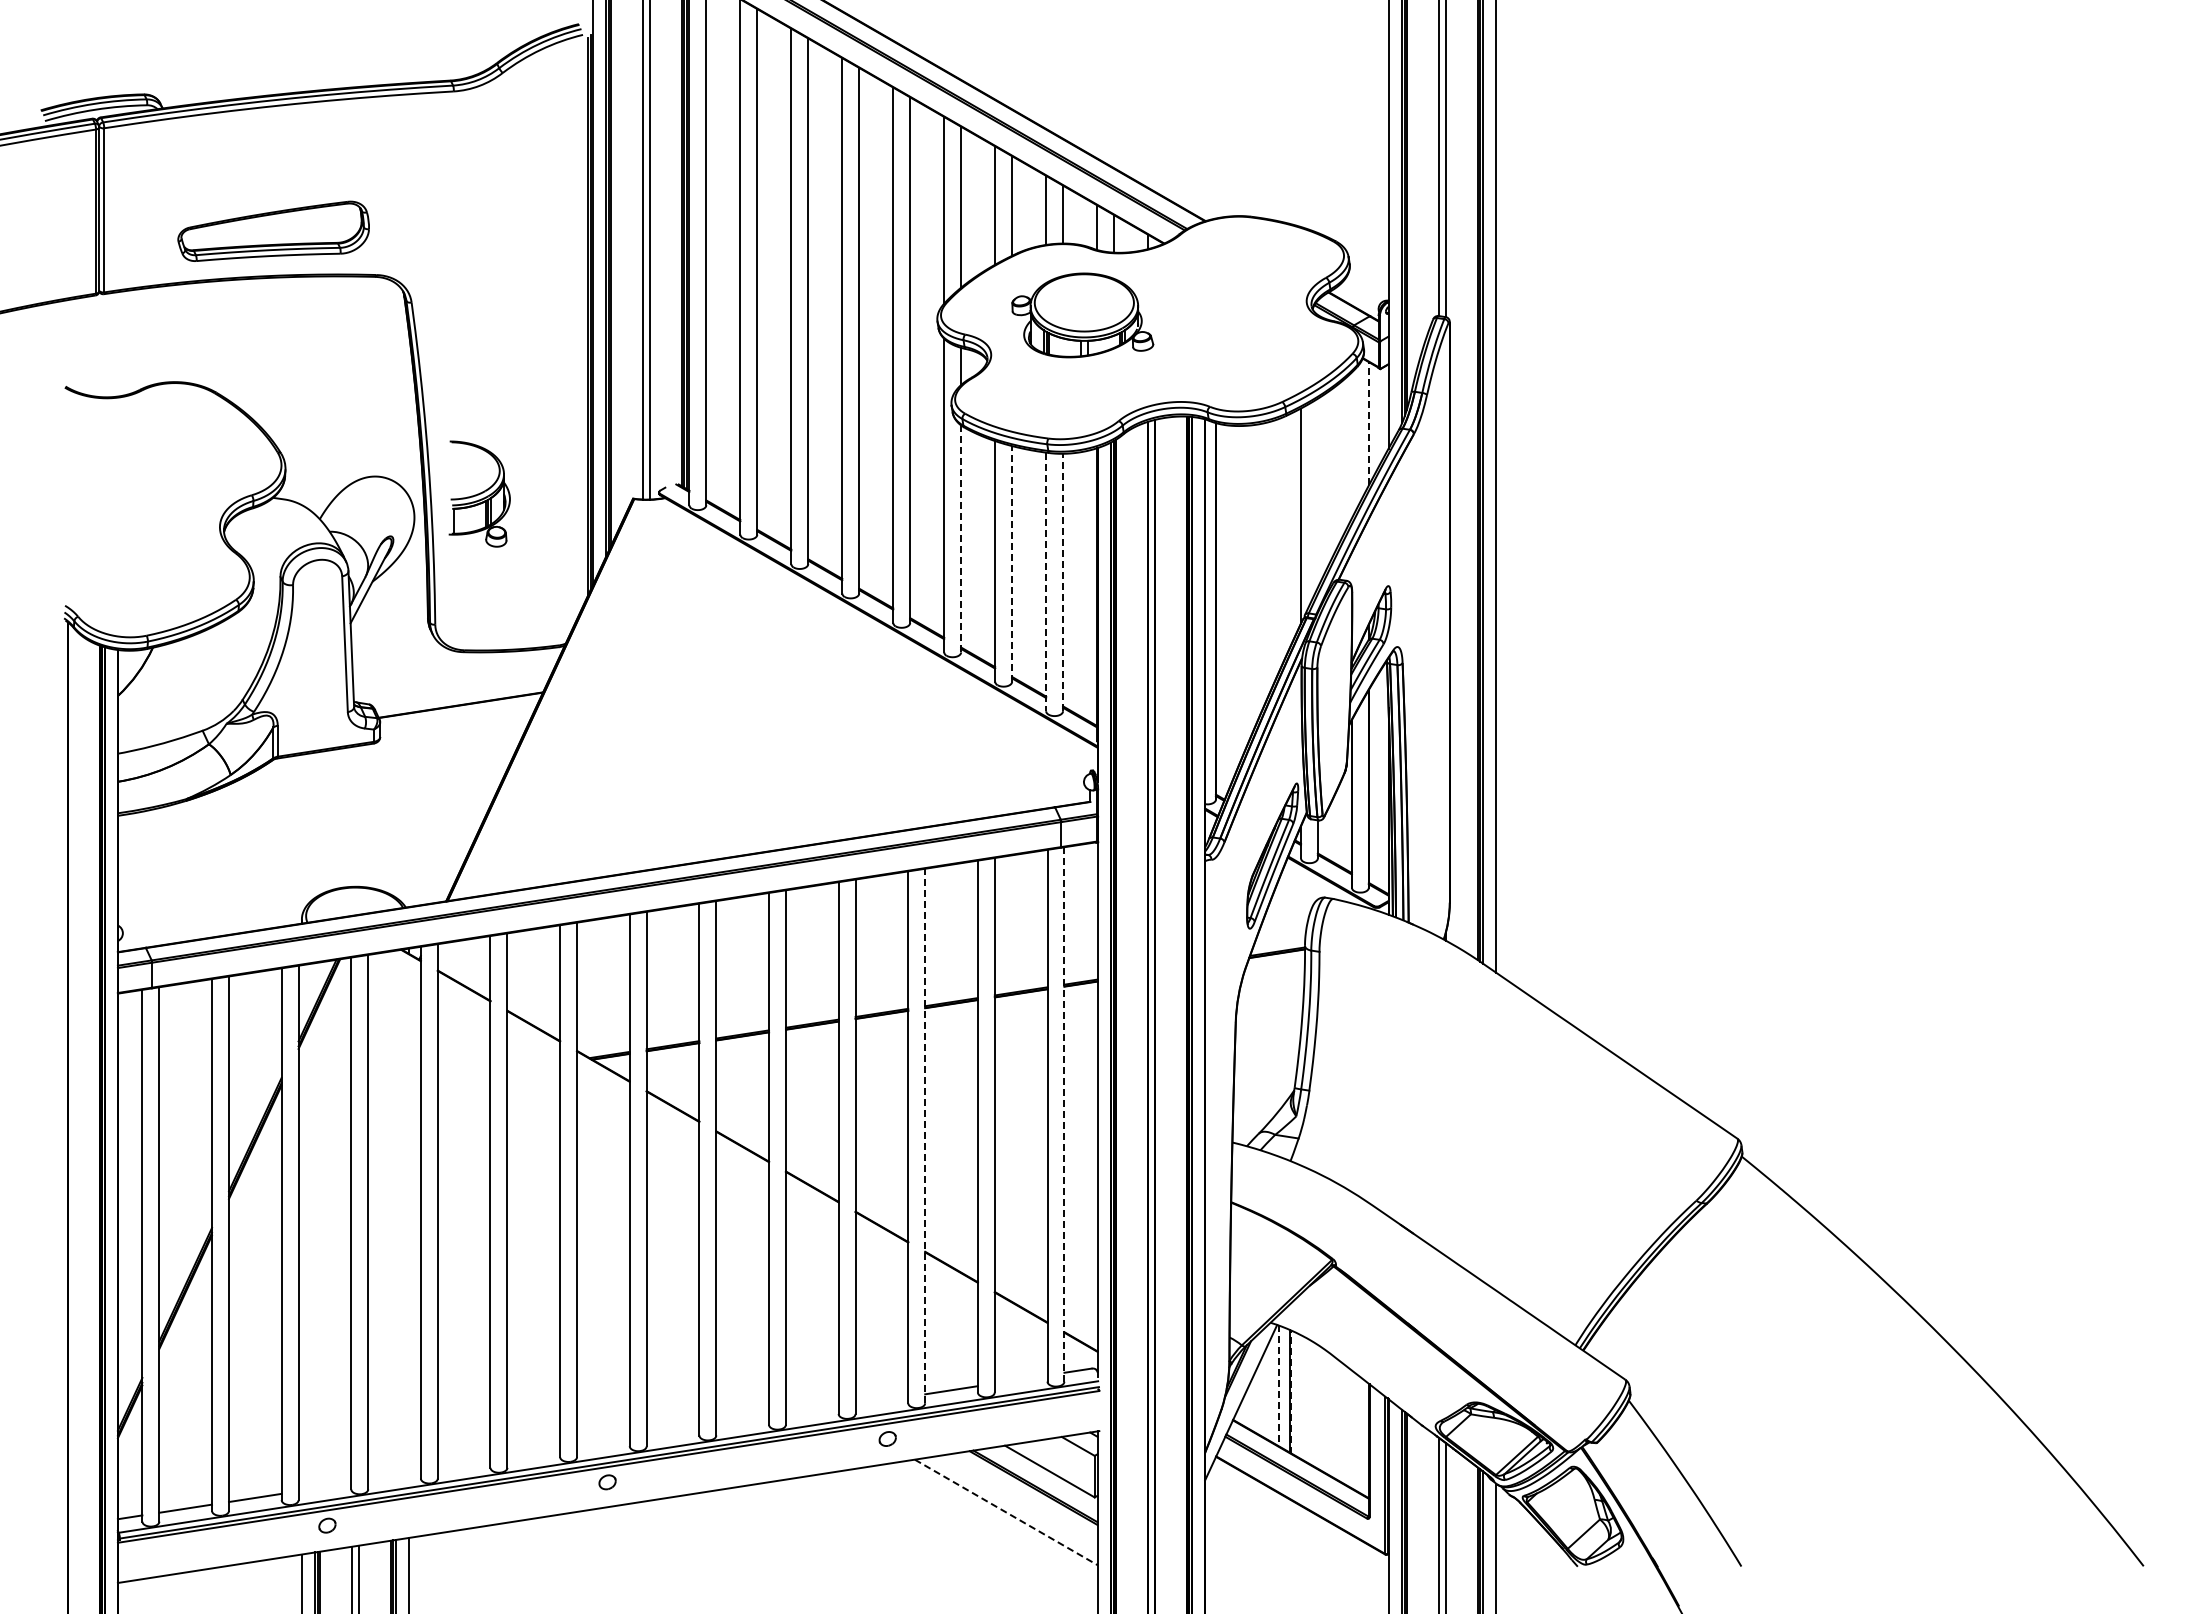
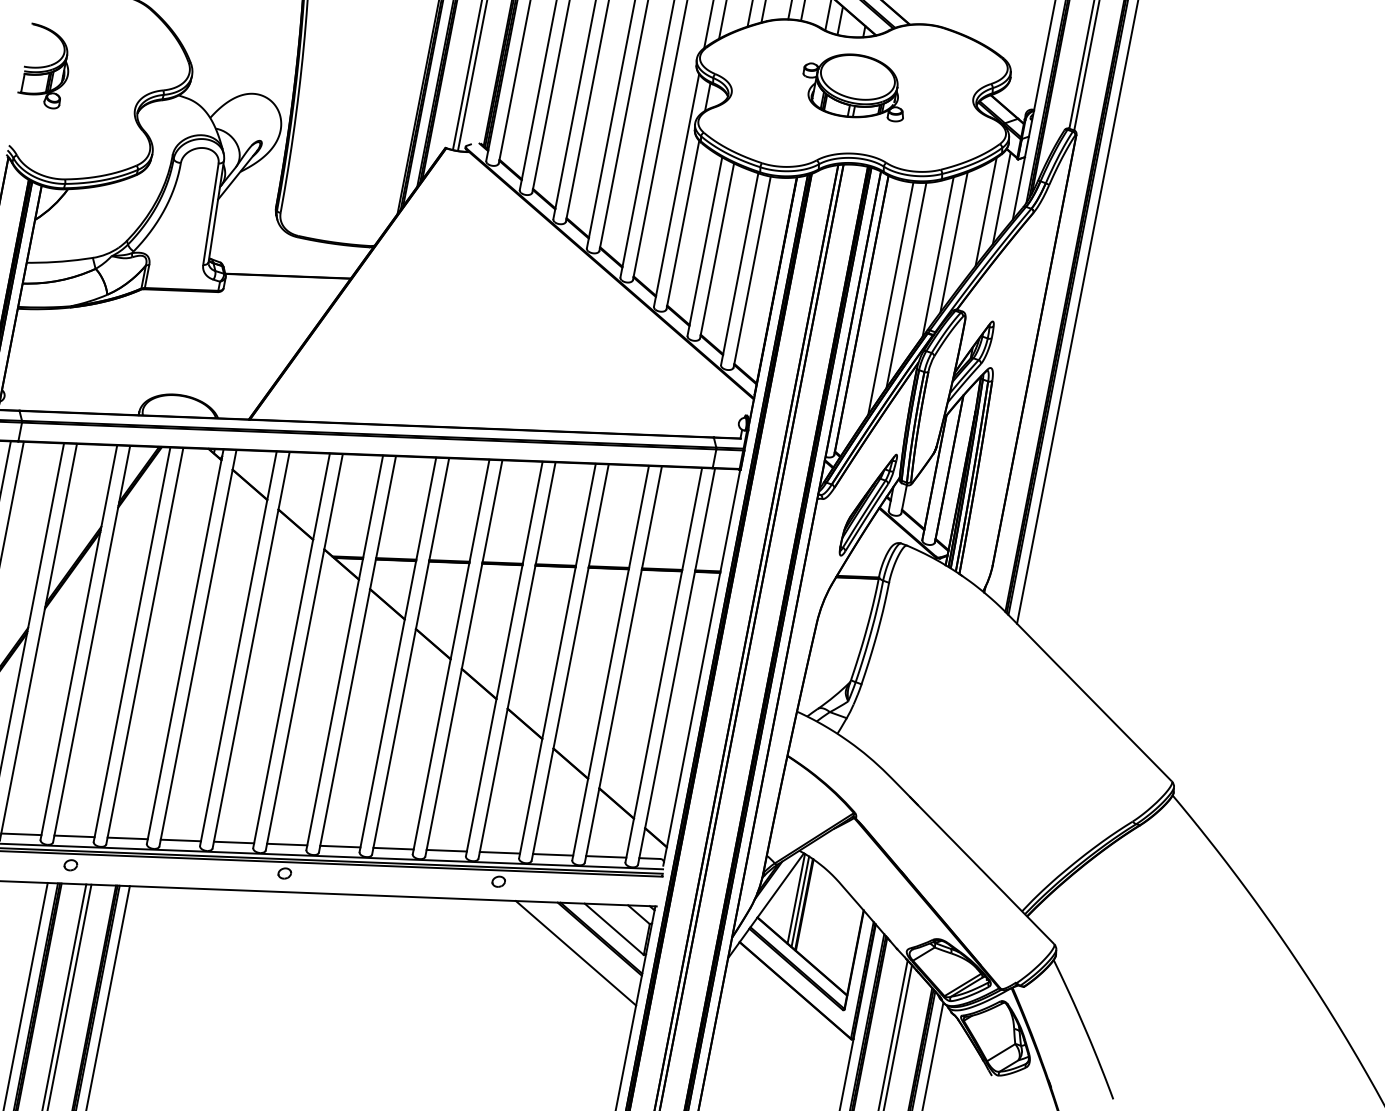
part: (1082, 315) -> (854, 86), moved
line: (1368, 423) -> (1001, 198), dashed -> solid
line: (1351, 445) -> (985, 212), added
line: (1317, 492) -> (953, 241), added
part: (479, 493) -> (46, 66), moved
line: (961, 538) -> (683, 224), dashed -> solid
line: (1266, 560) -> (906, 285), added
line: (1012, 563) -> (717, 250), dashed -> solid
line: (1046, 582) -> (739, 269), dashed -> solid
line: (1063, 582) -> (752, 272), dashed -> solid
line: (1249, 582) -> (890, 298), added
line: (1064, 1113) -> (676, 665), dashed -> solid
line: (925, 1135) -> (570, 662), dashed -> solid
line: (1020, 1379) -> (605, 856), added
line: (1278, 1386) -> (796, 899), dashed -> solid
line: (1284, 1388) -> (800, 901), added
line: (1291, 1391) -> (804, 904), dashed -> solid
line: (881, 1400) -> (499, 852), added
line: (812, 1411) -> (446, 850), added
line: (742, 1422) -> (393, 848), added
line: (672, 1433) -> (339, 846), added
line: (603, 1444) -> (287, 844), added
line: (533, 1454) -> (233, 842), added
line: (463, 1465) -> (180, 840), added
line: (394, 1476) -> (127, 838), added
line: (324, 1487) -> (74, 836), added
line: (1006, 1512) -> (576, 953), dashed -> solid

